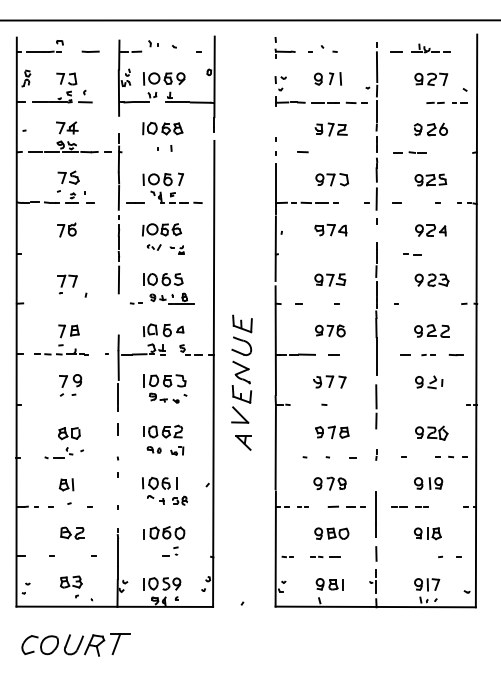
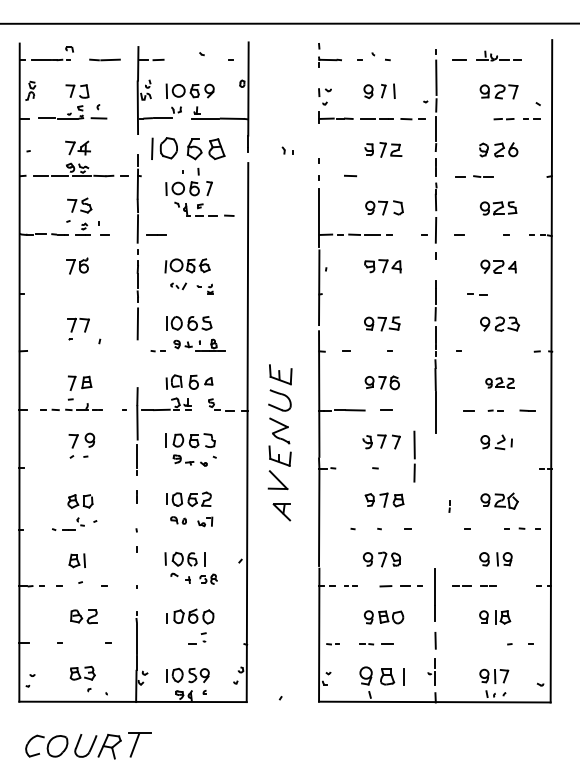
part: (153, 43) -> (287, 150), moved
part: (90, 51) -> (105, 59), size x1.6
part: (162, 128) -> (188, 148), size x1.6
part: (172, 187) -> (199, 198), moved
part: (431, 330) -> (499, 382), size x0.7
line: (376, 406) -> (414, 456), moved
line: (376, 454) -> (449, 505), moved
part: (329, 583) -> (381, 675), size x1.4

